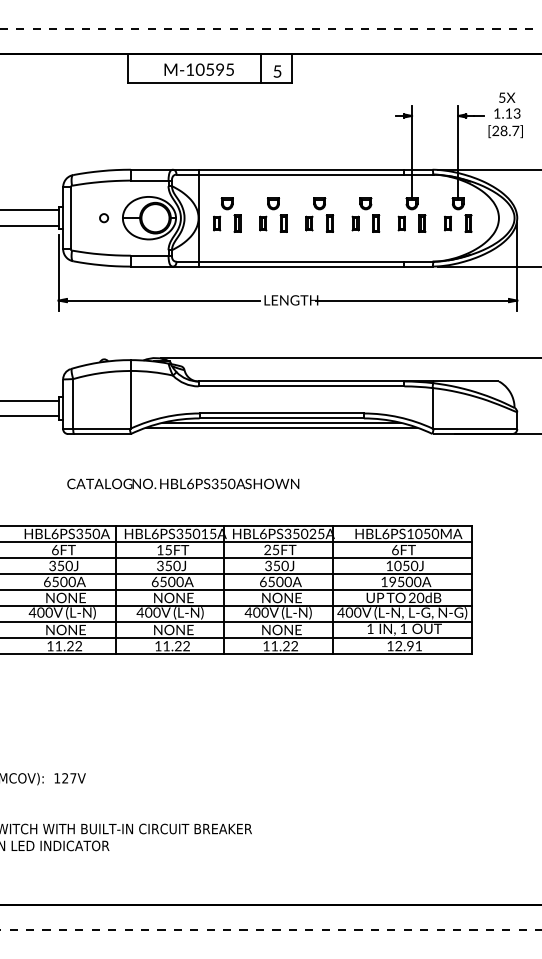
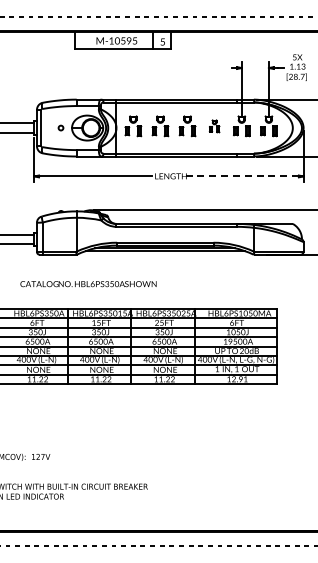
part: (365, 215) -> (214, 126), size x0.6
line: (413, 300) -> (242, 176), solid -> dashed
text: (183, 484) -> (88, 284), moved

